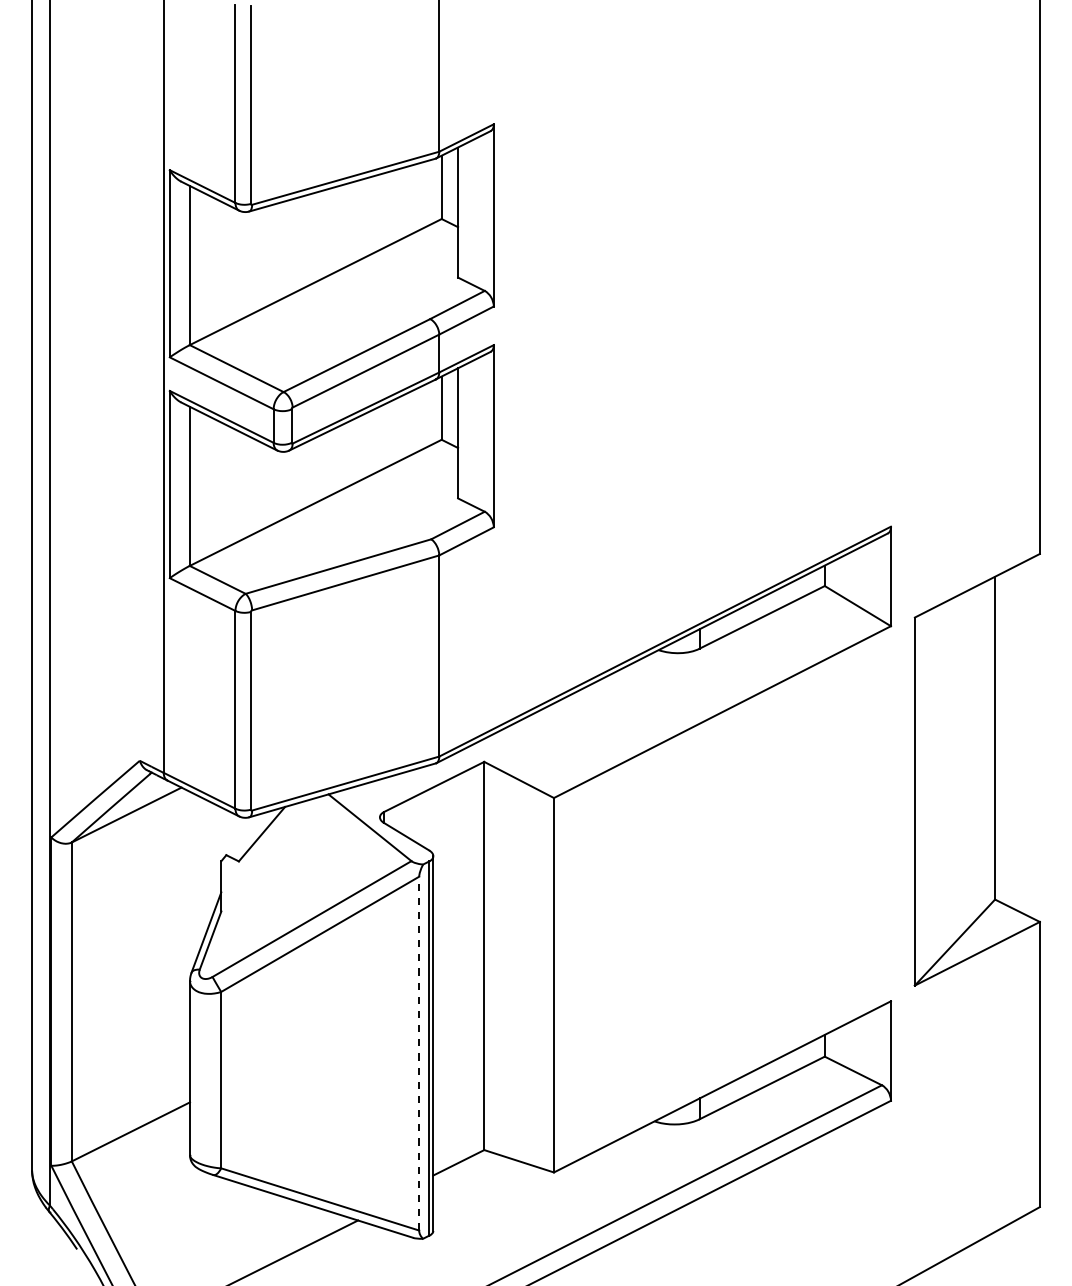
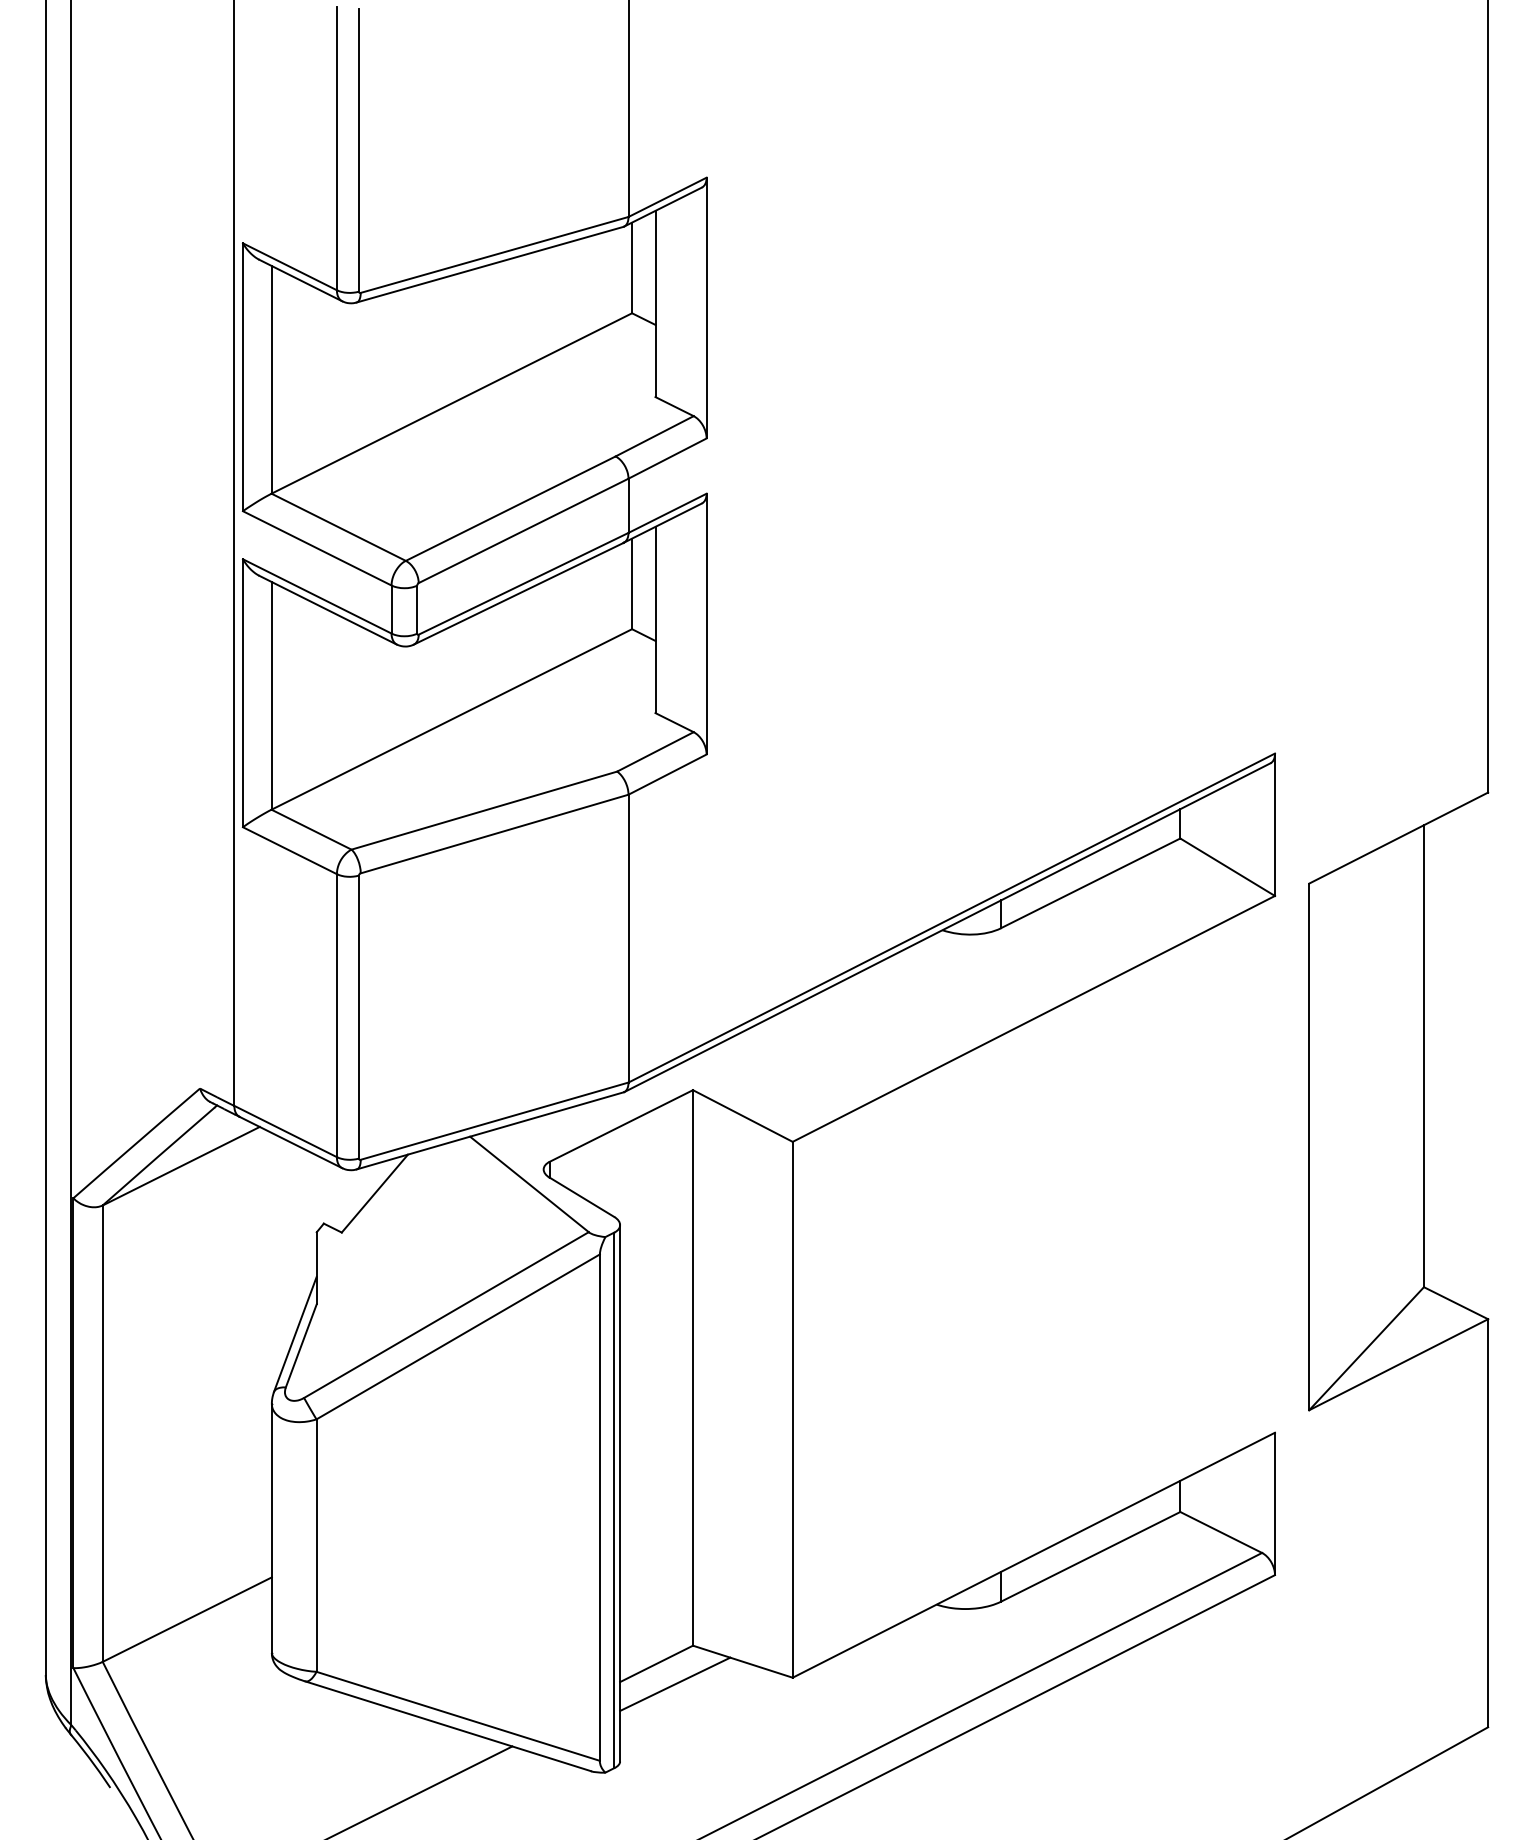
line: (419, 1053) -> (600, 1507), dashed -> solid
line: (471, 1176) -> (674, 1683), added

